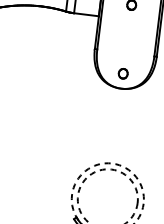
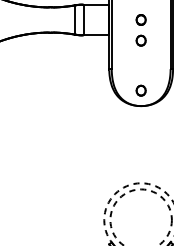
part: (128, 24) -> (140, 40), added

